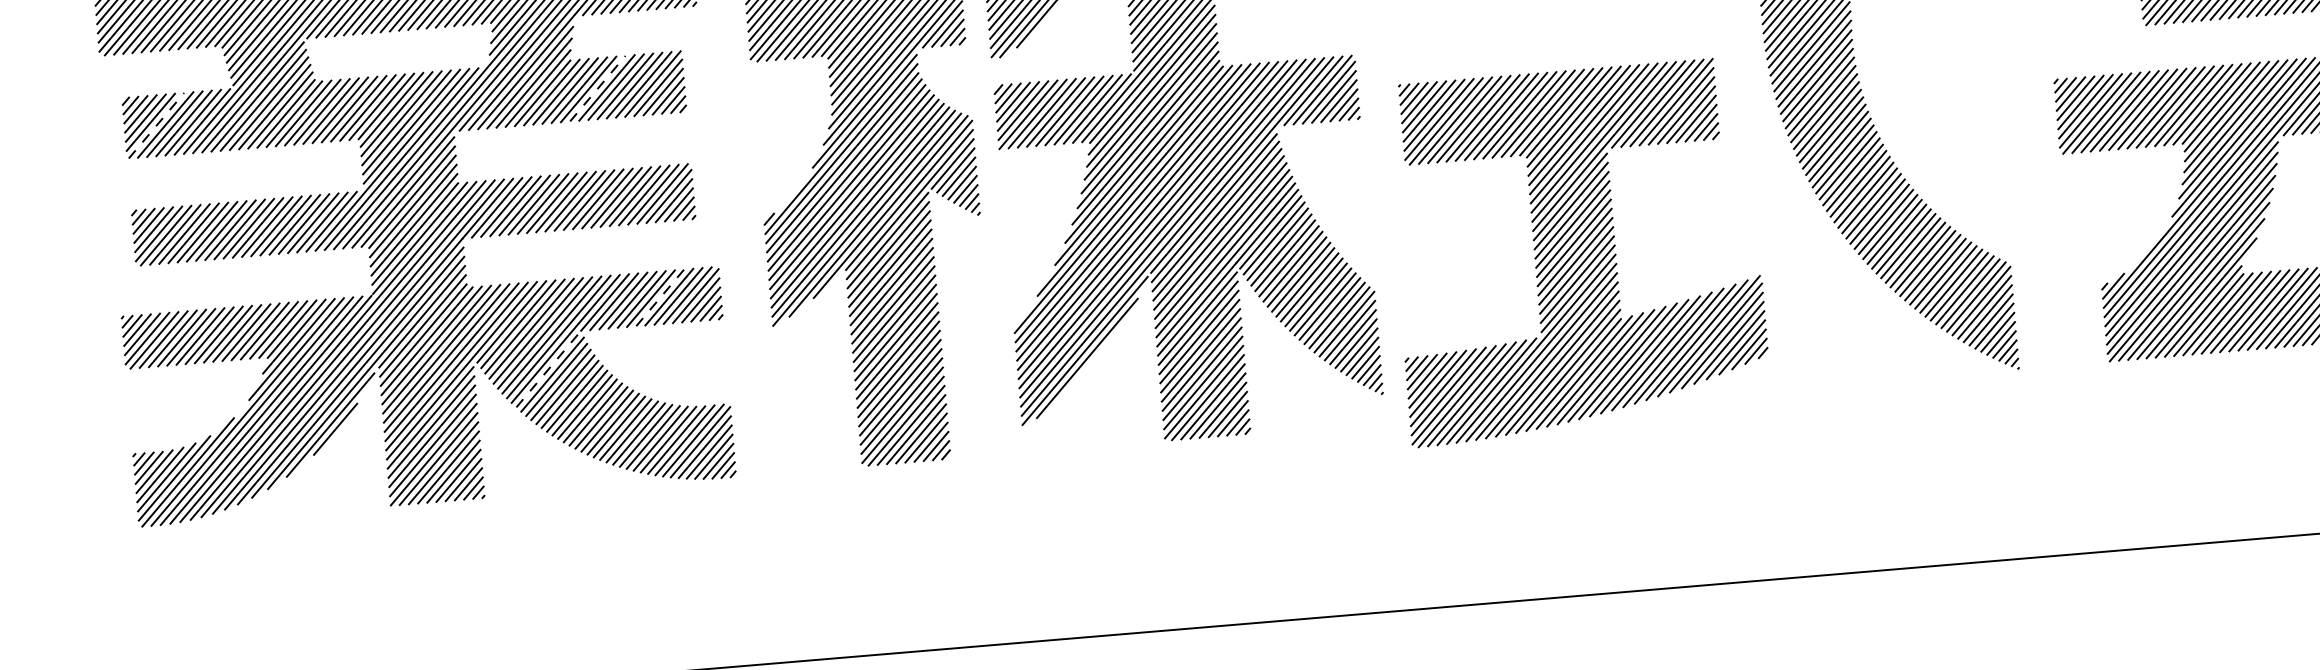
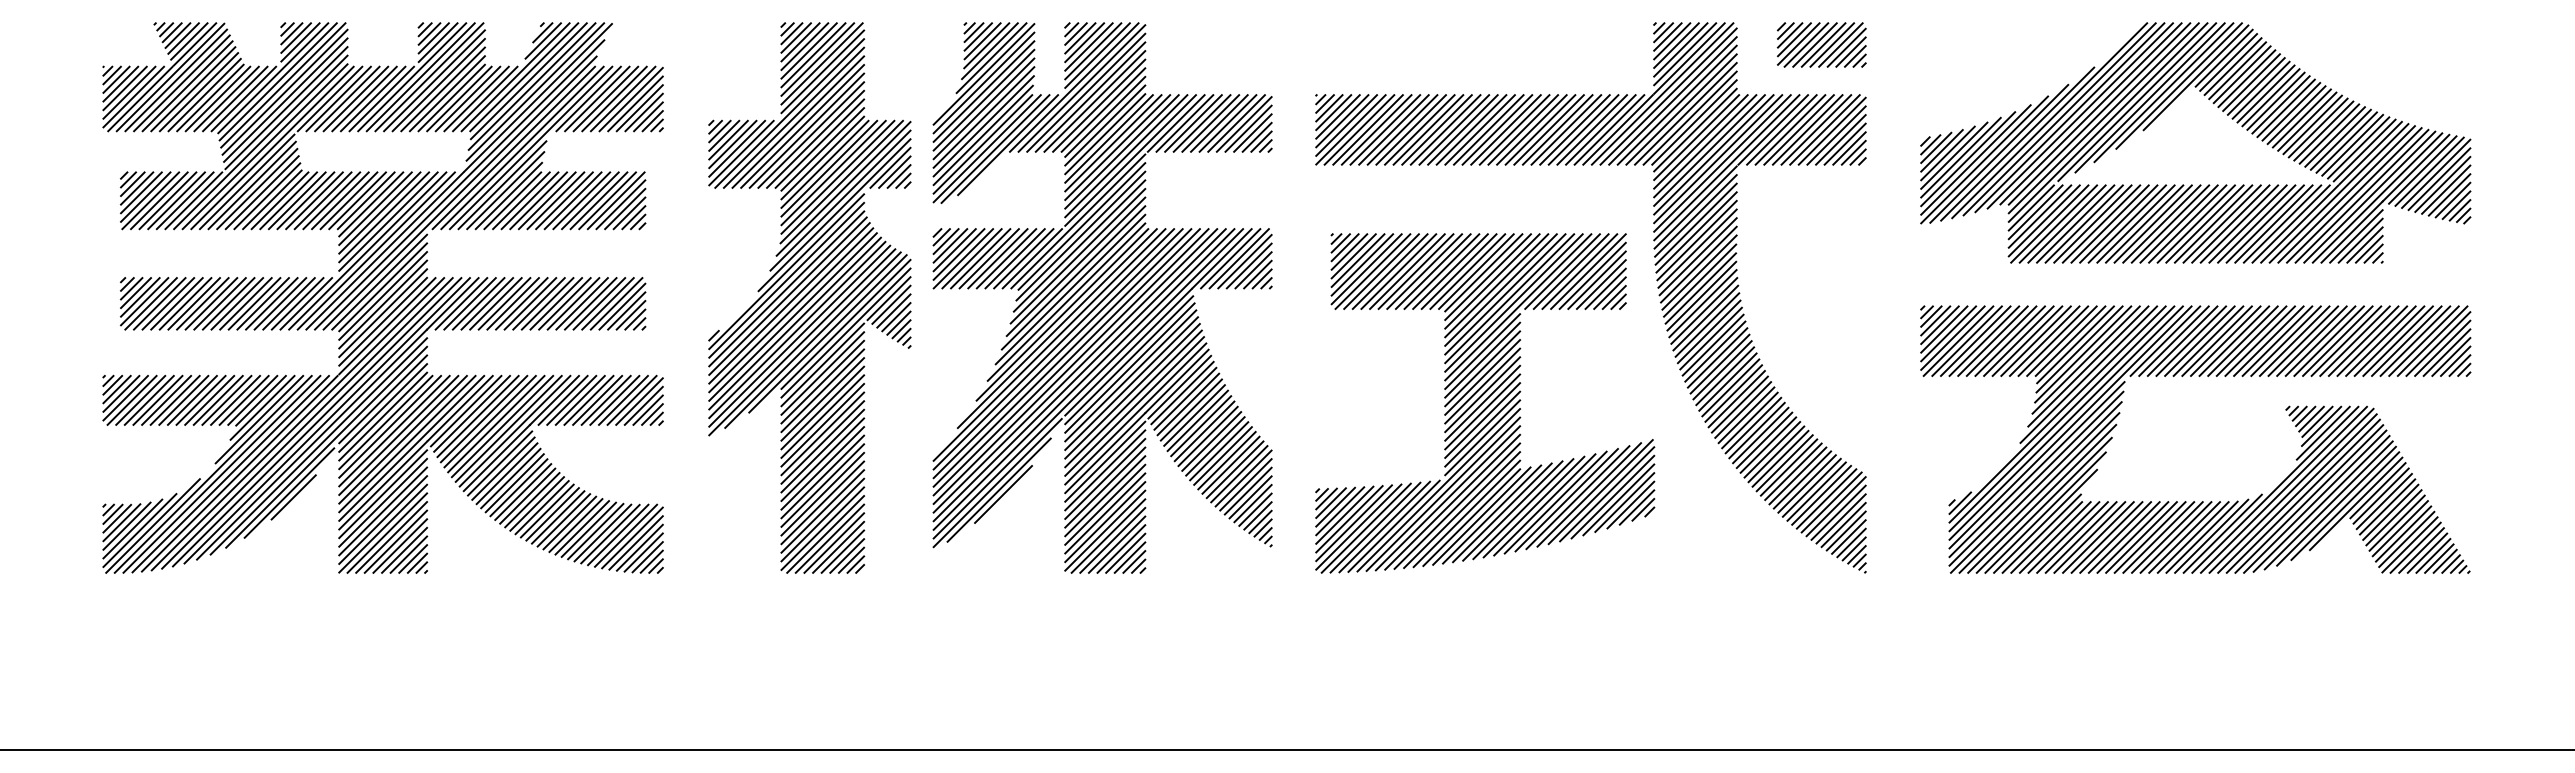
line: (597, 88) -> (564, 200), dashed -> solid
line: (157, 125) -> (151, 200), dashed -> solid
part: (1578, 252) -> (1485, 403), moved
line: (660, 297) -> (606, 400), dashed -> solid
line: (1092, 362) -> (1003, 494), added
line: (548, 369) -> (496, 458), dashed -> solid

